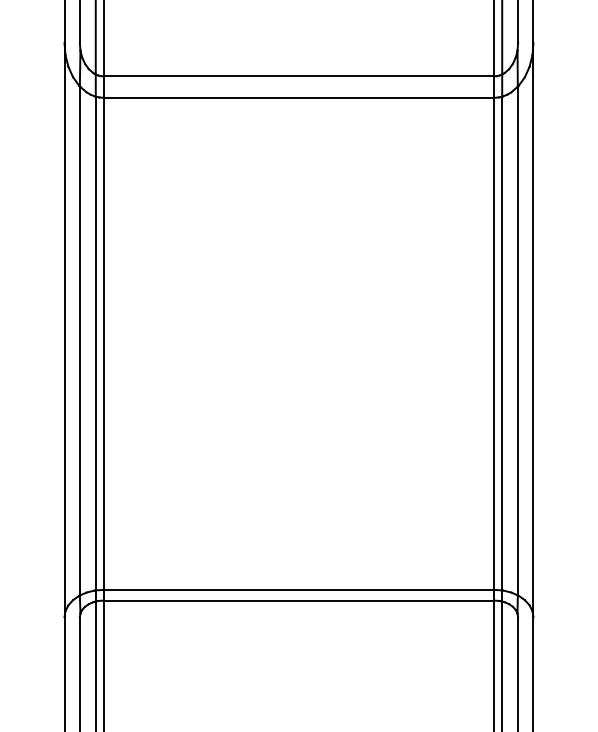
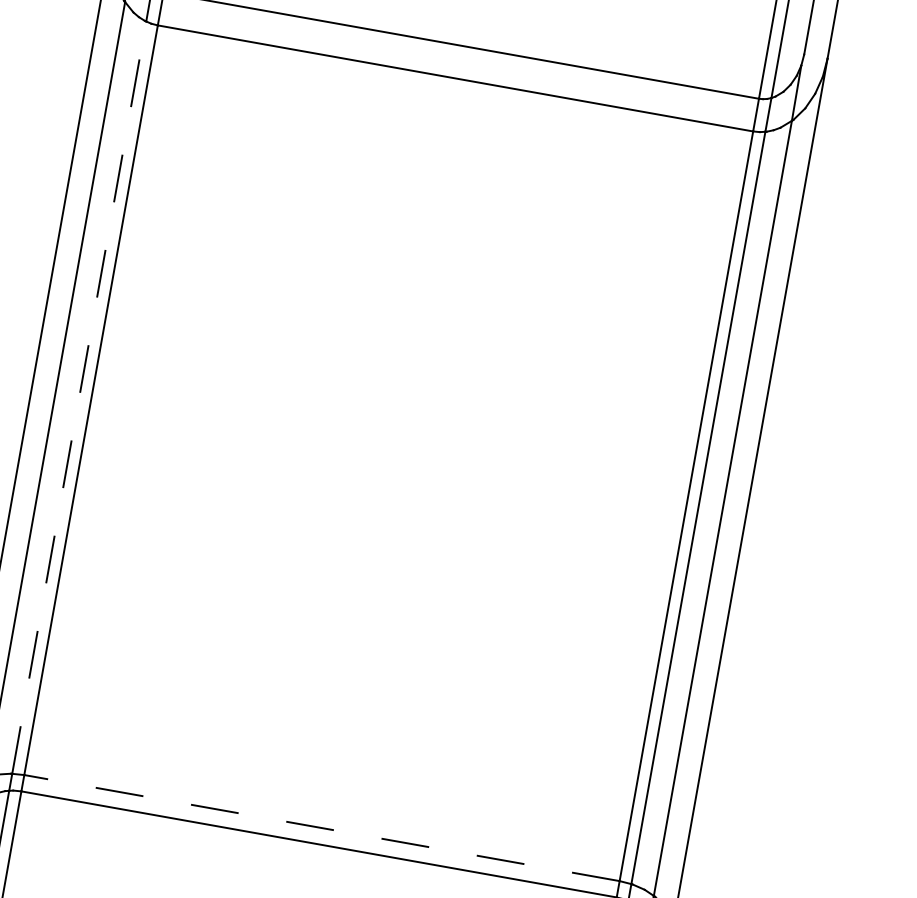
line: (95, 343) -> (78, 397), solid -> dashed
line: (298, 589) -> (321, 827), solid -> dashed

